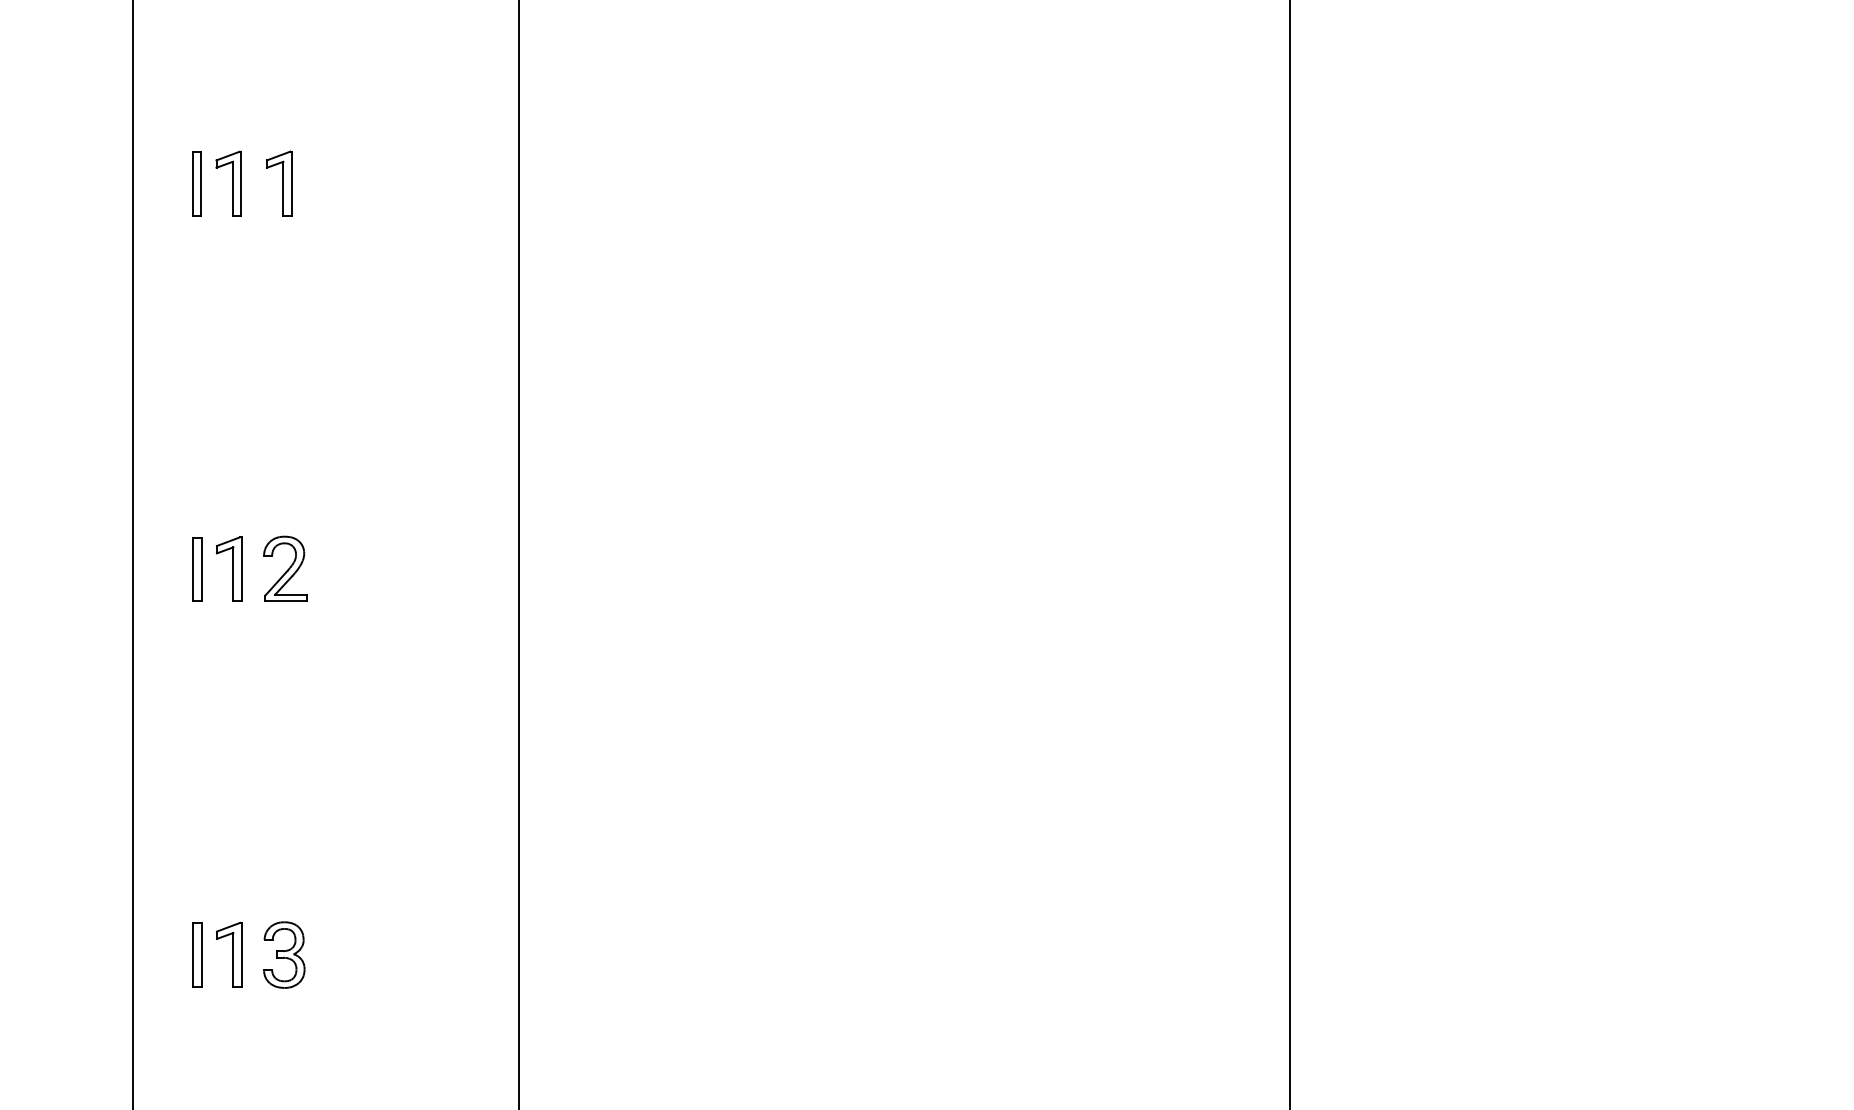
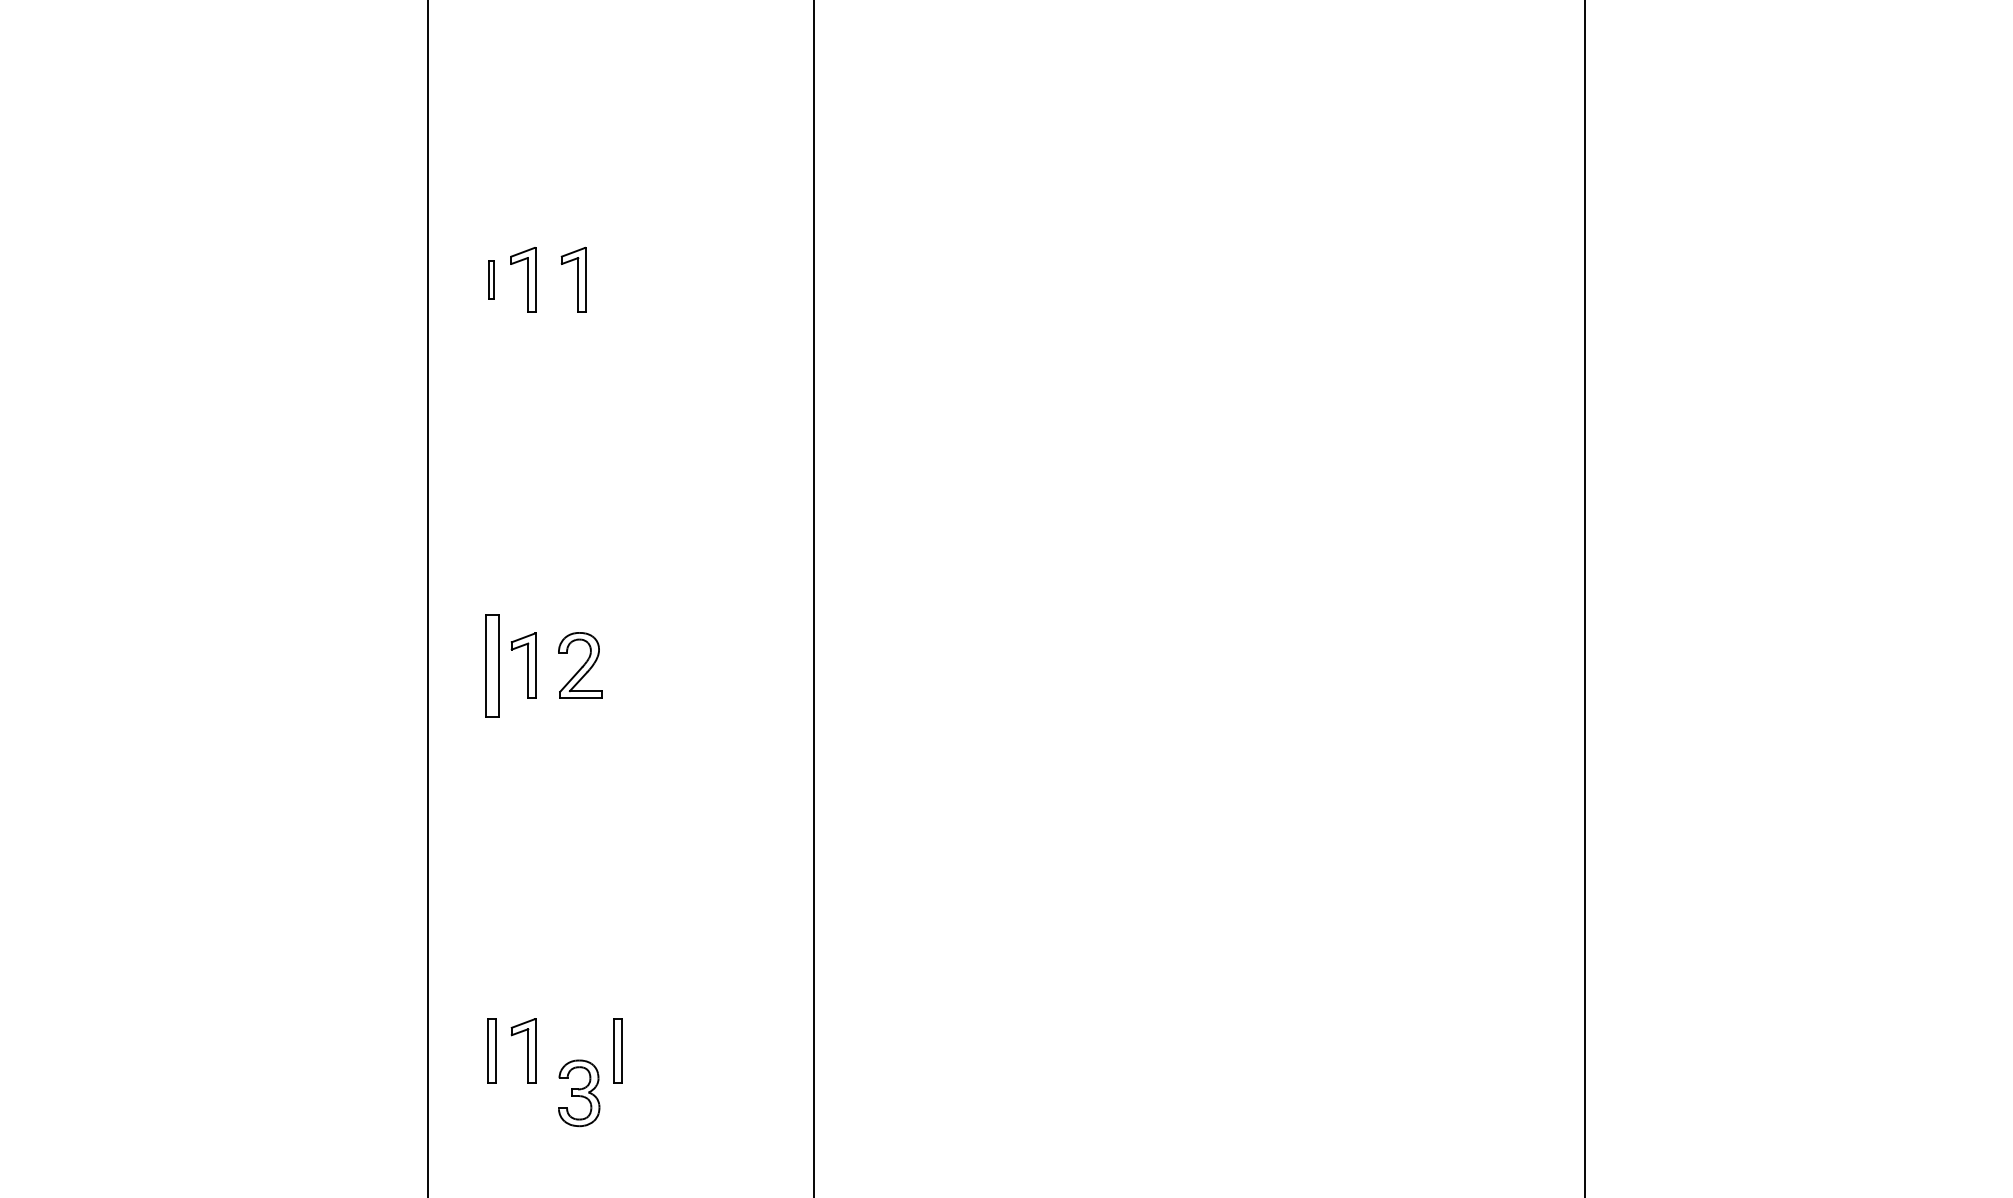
part: (196, 183) -> (491, 279), size x0.6
part: (196, 569) -> (491, 665), size x1.6
part: (322, 954) -> (617, 1050), added
part: (284, 955) -> (579, 1093), moved

